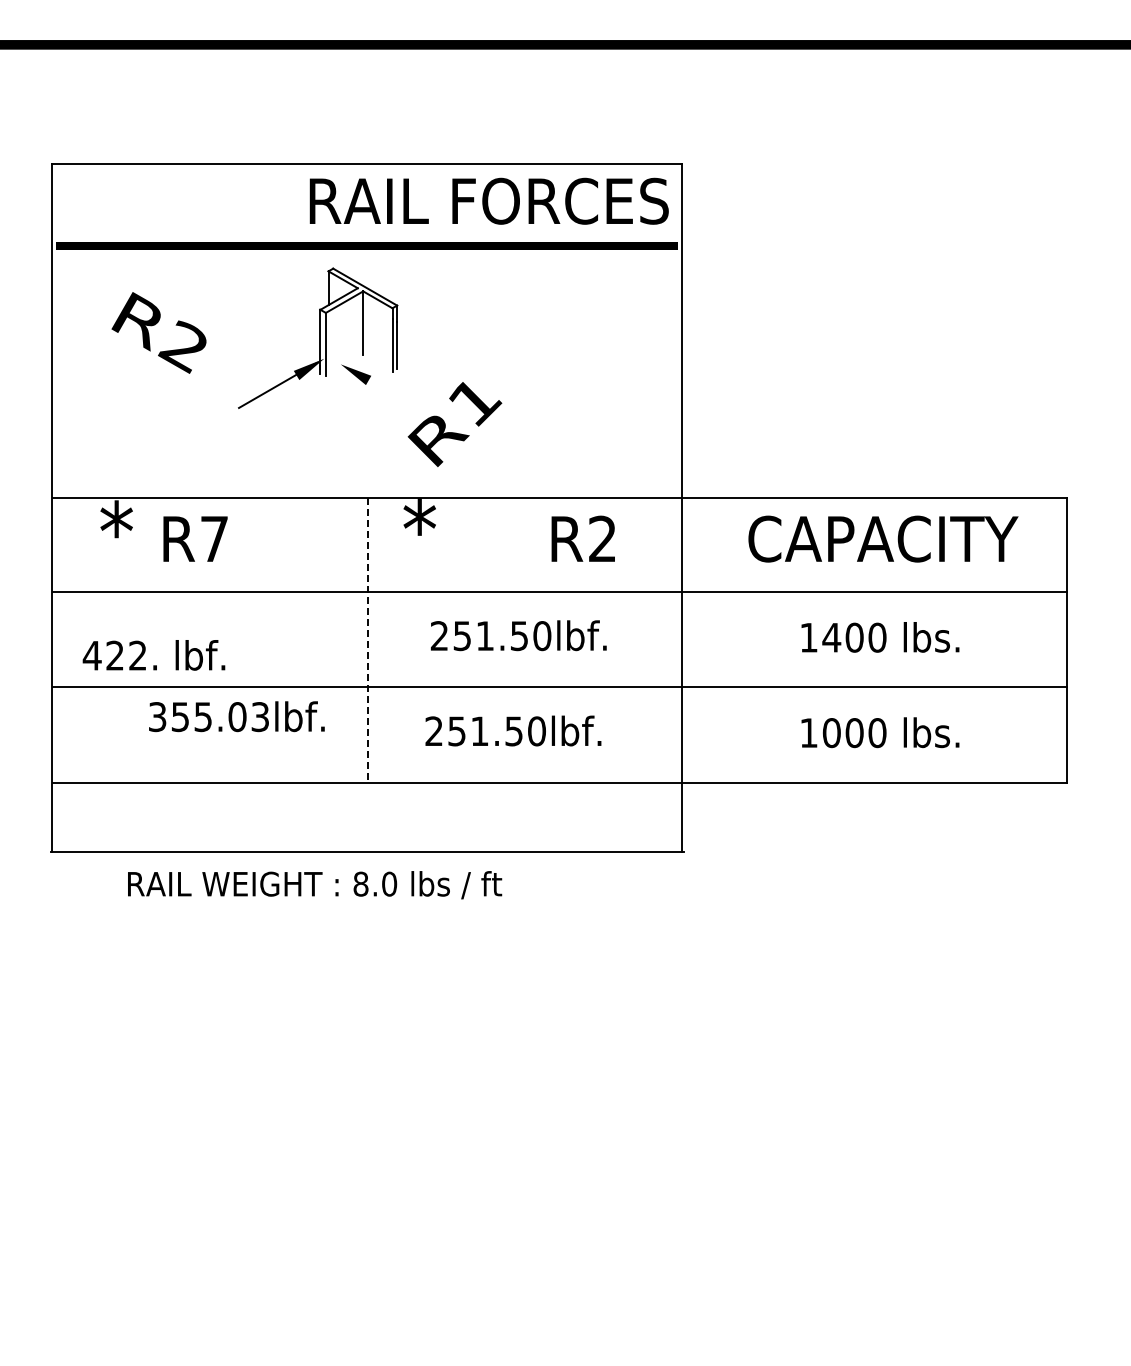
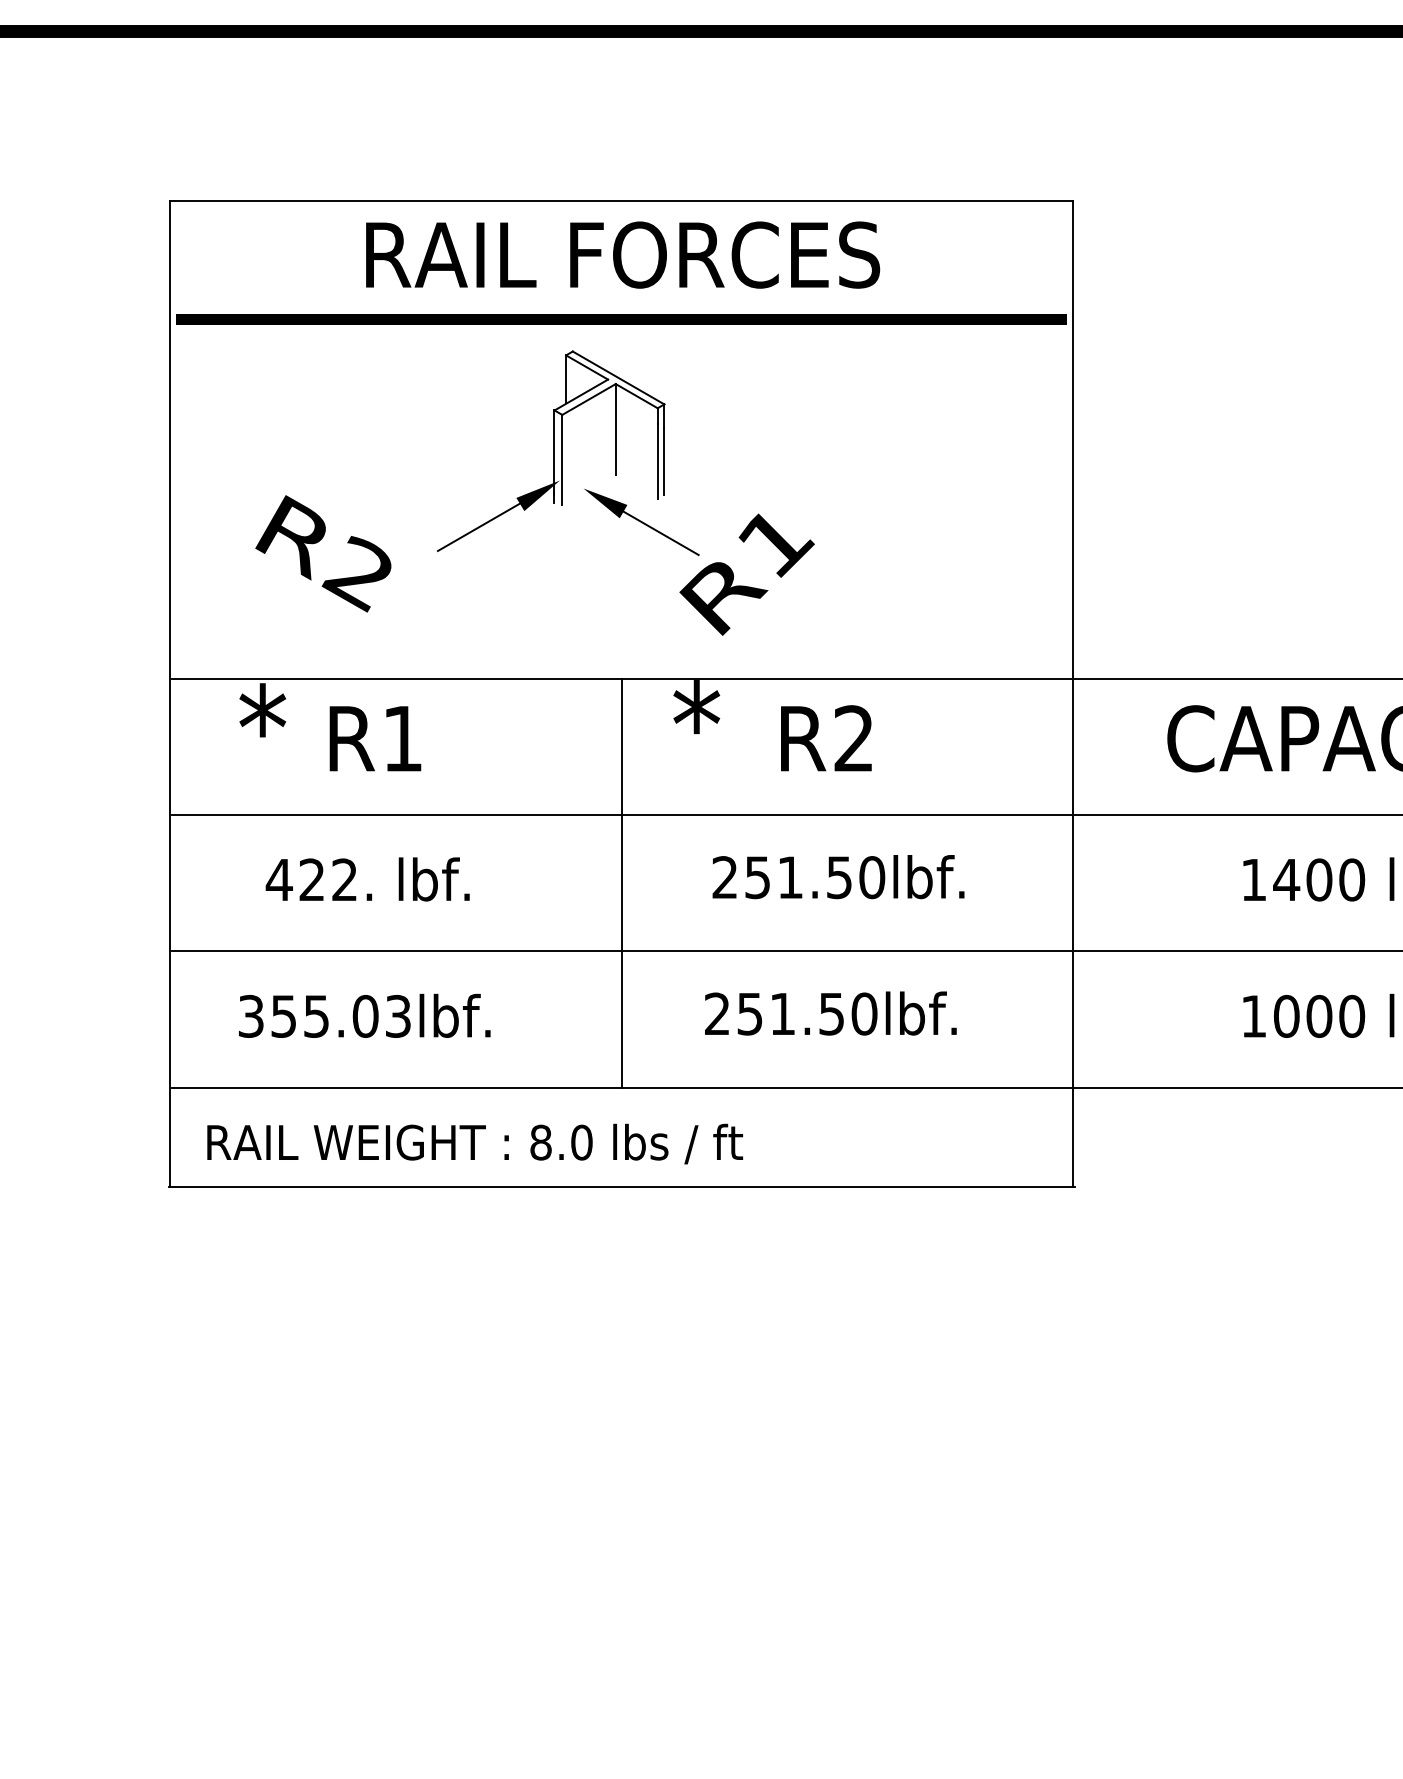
text: (488, 200) -> (621, 253), moved
text: (158, 332) -> (322, 553), moved
line: (394, 395) -> (660, 533), added
text: (214, 538) -> (402, 737), R7 -> R1
text: (582, 538) -> (825, 737), moved
line: (367, 640) -> (621, 883), dashed -> solid
text: (153, 655) -> (367, 879), moved
text: (236, 716) -> (364, 1015), moved
text: (315, 885) -> (475, 1144), moved

